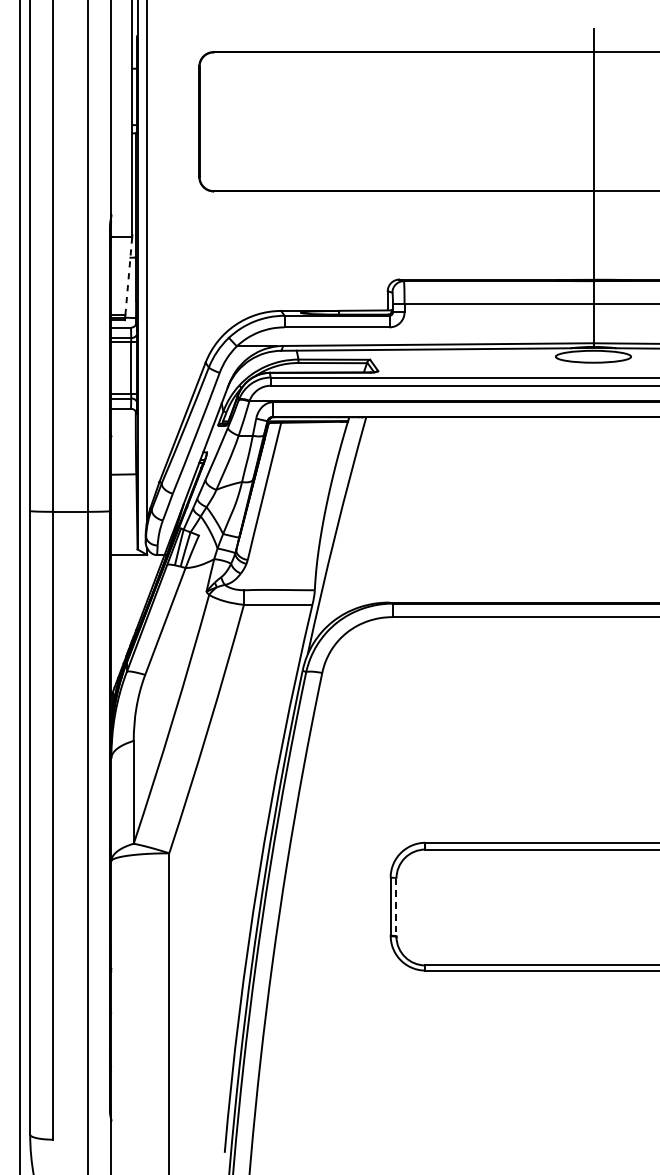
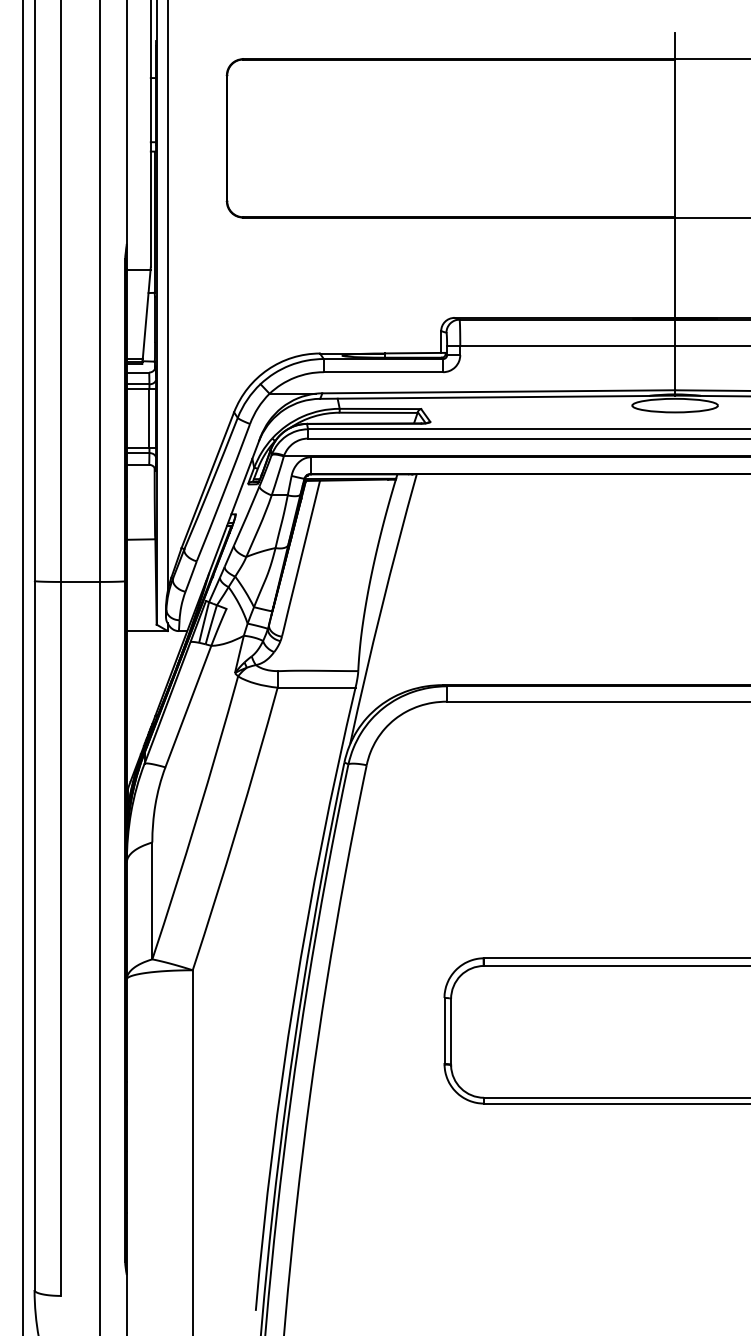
line: (128, 276) -> (146, 314), dashed -> solid
line: (396, 907) -> (451, 1031), dashed -> solid

